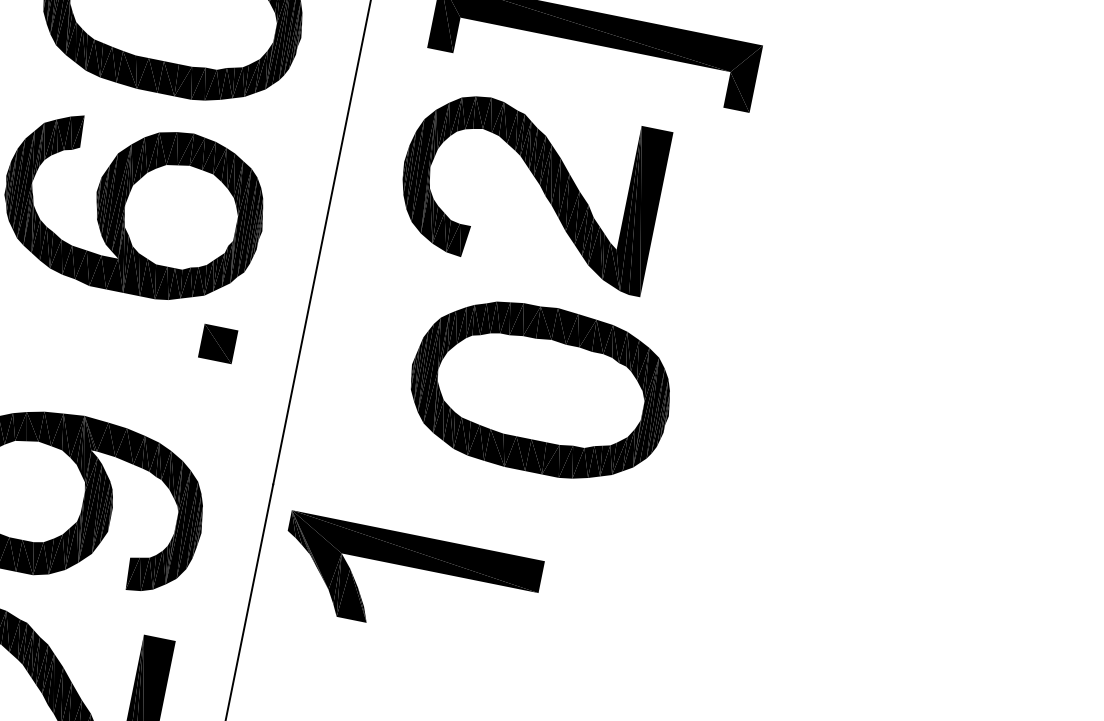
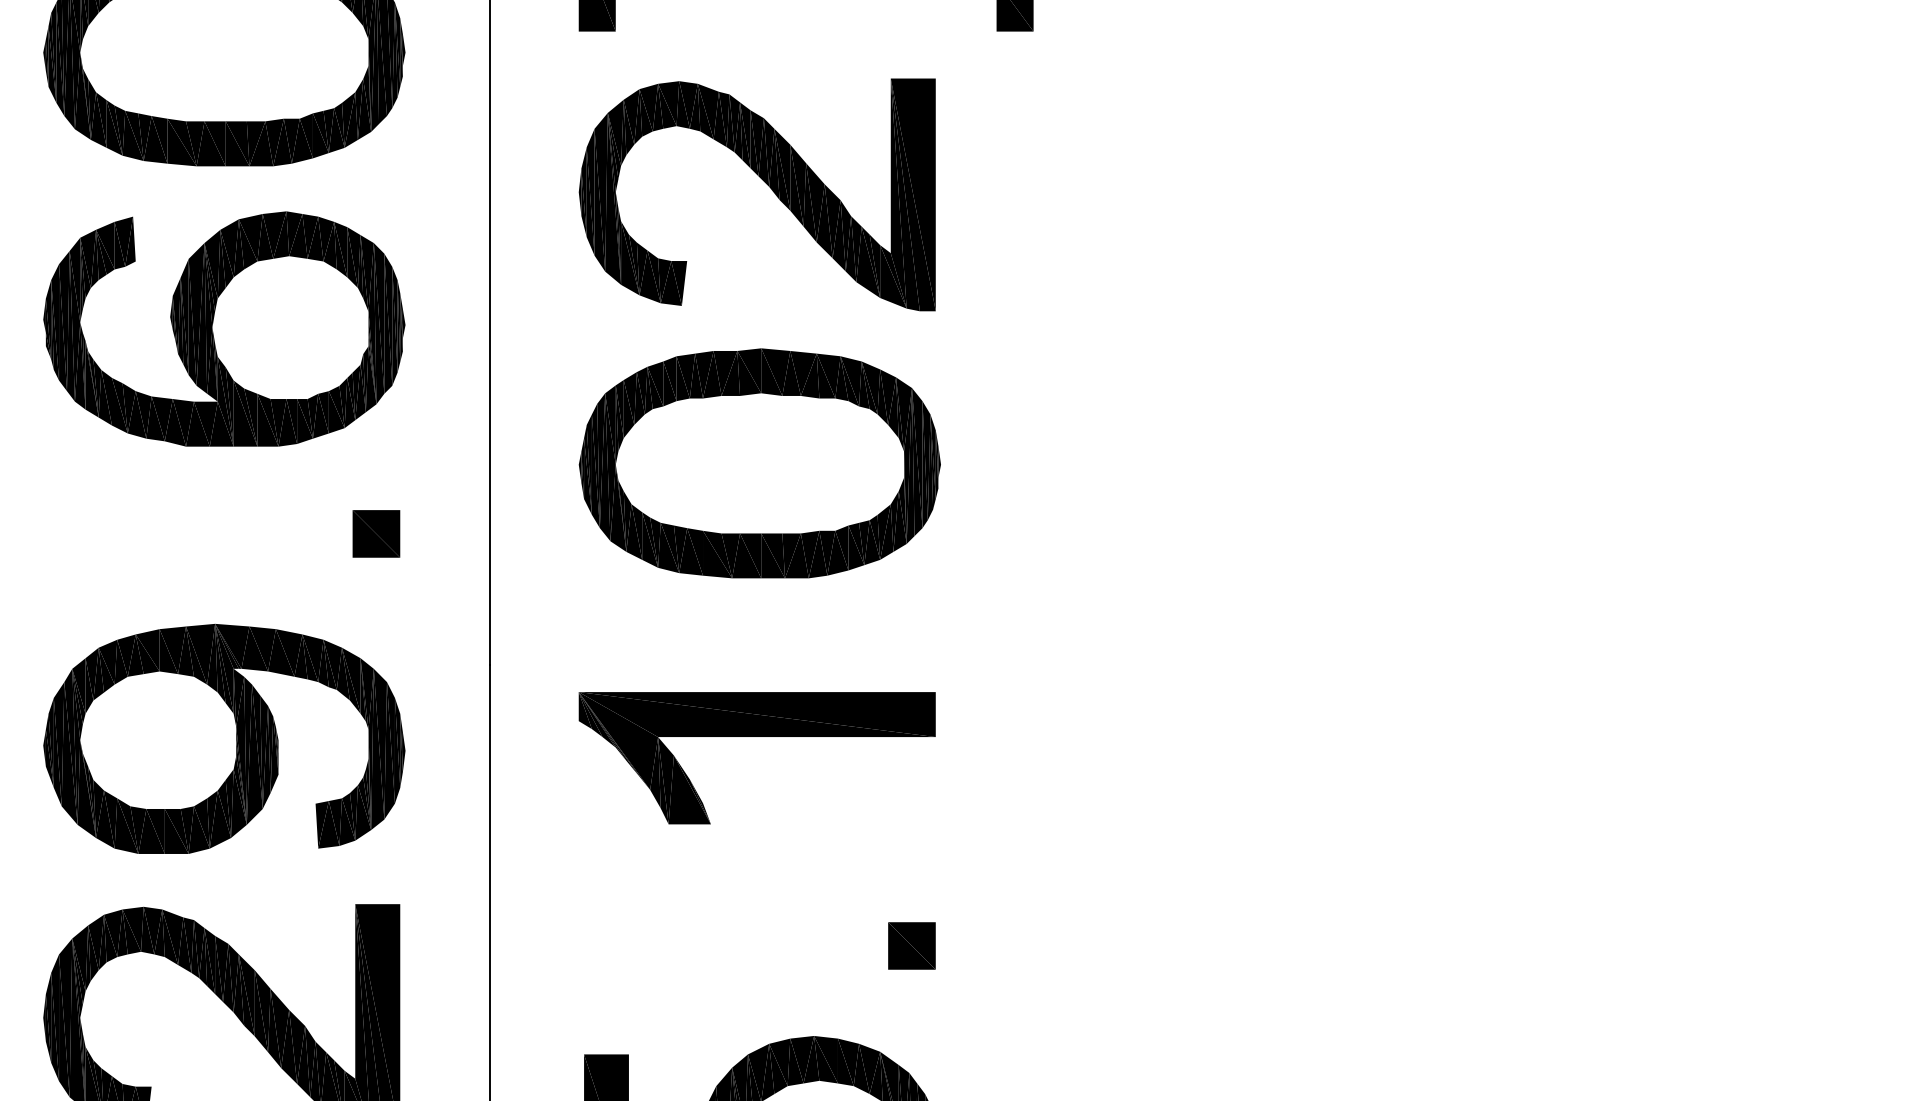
part: (218, 343) -> (376, 533), moved
part: (540, 389) -> (759, 463), moved
part: (411, 567) -> (756, 736), moved

